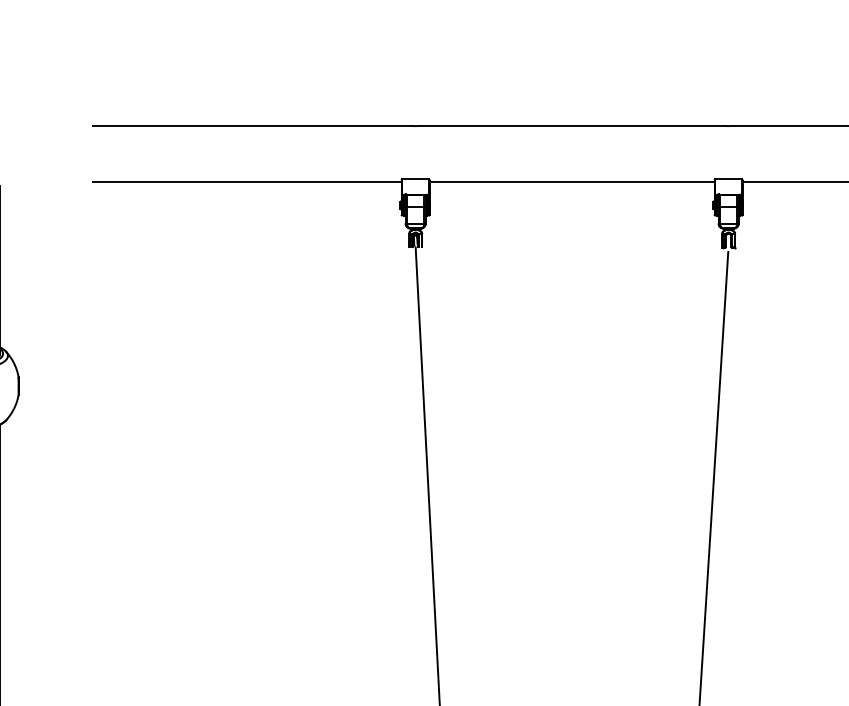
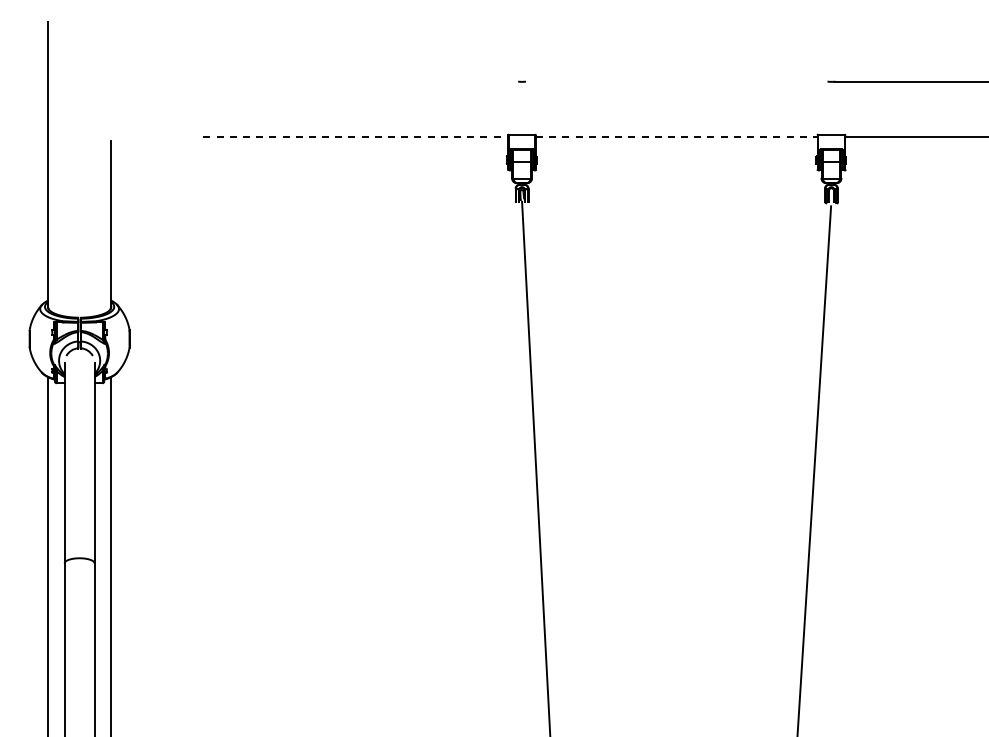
line: (252, 125) -> (360, 81), removed
line: (571, 125) -> (676, 81), removed
line: (248, 181) -> (356, 136), solid -> dashed
line: (571, 181) -> (676, 136), solid -> dashed

